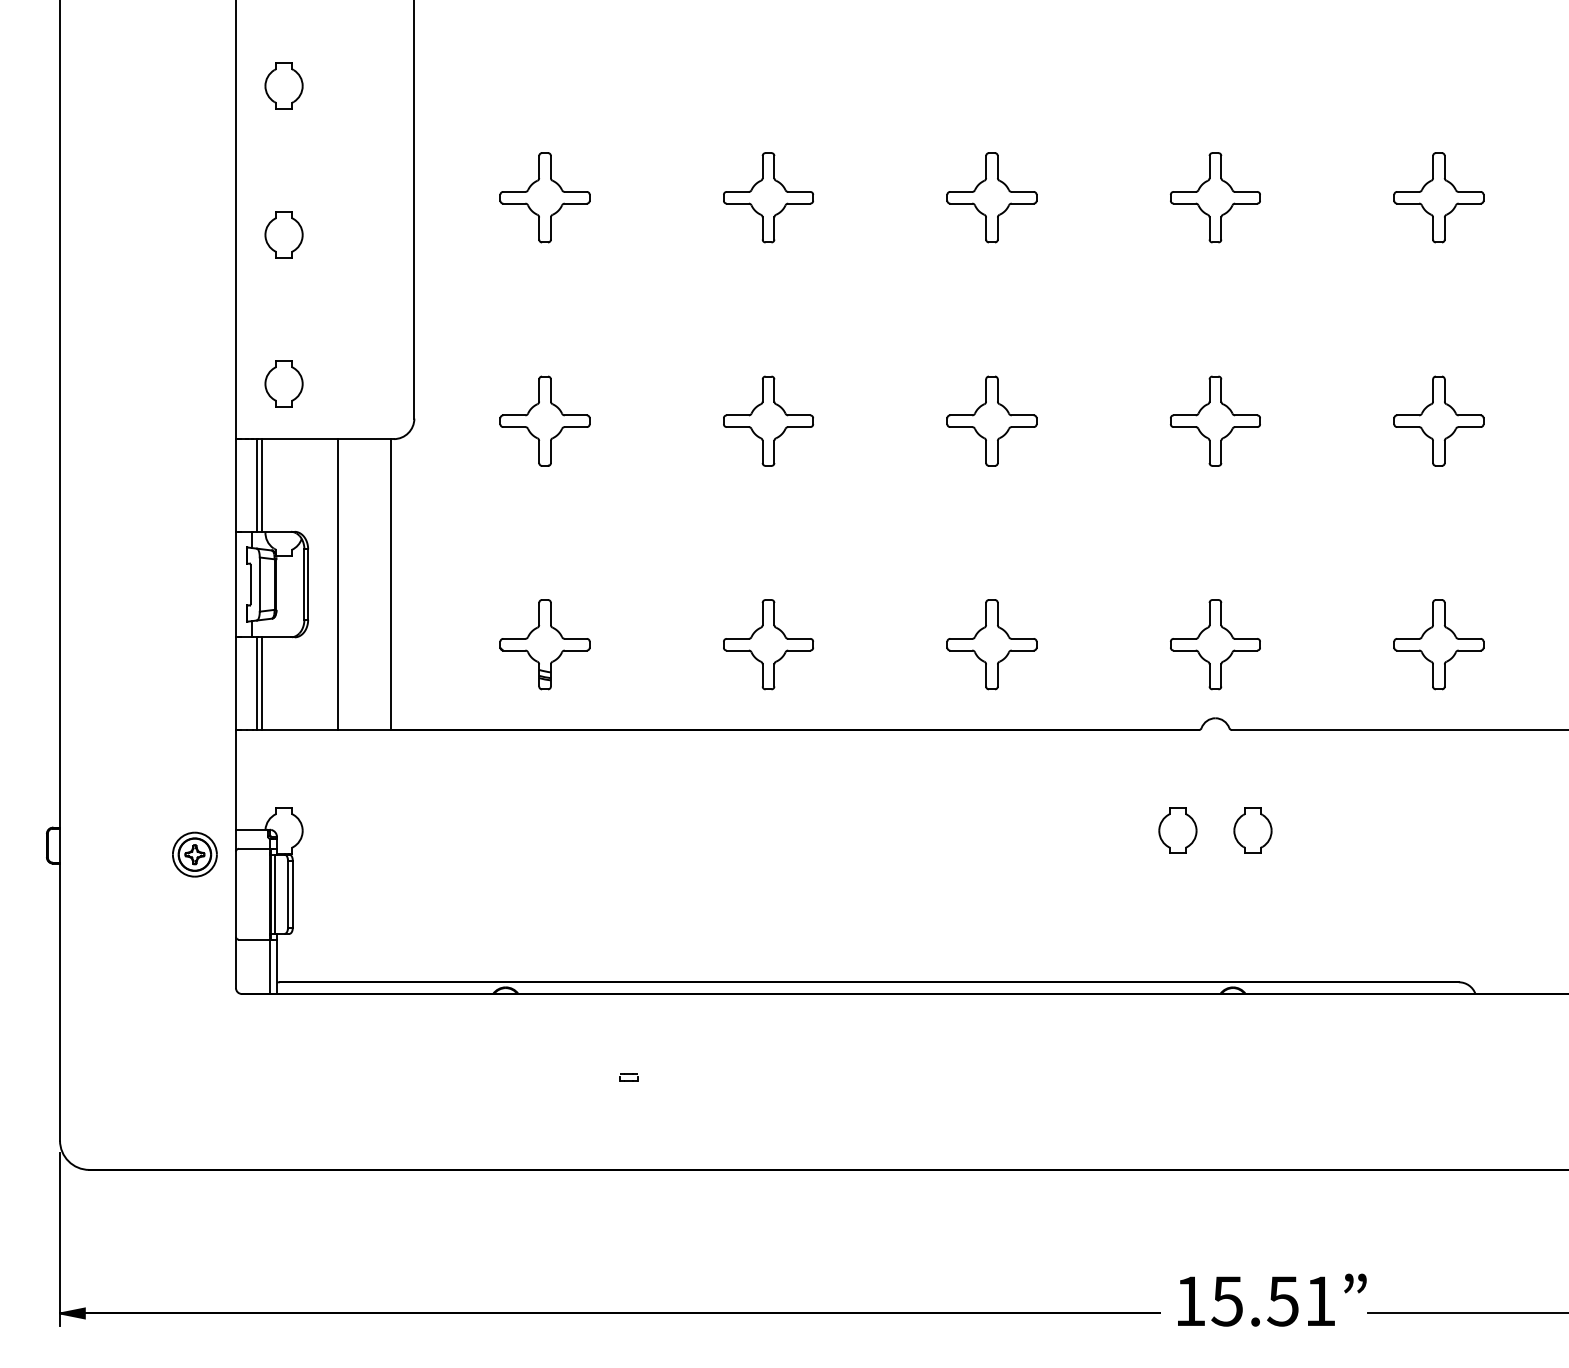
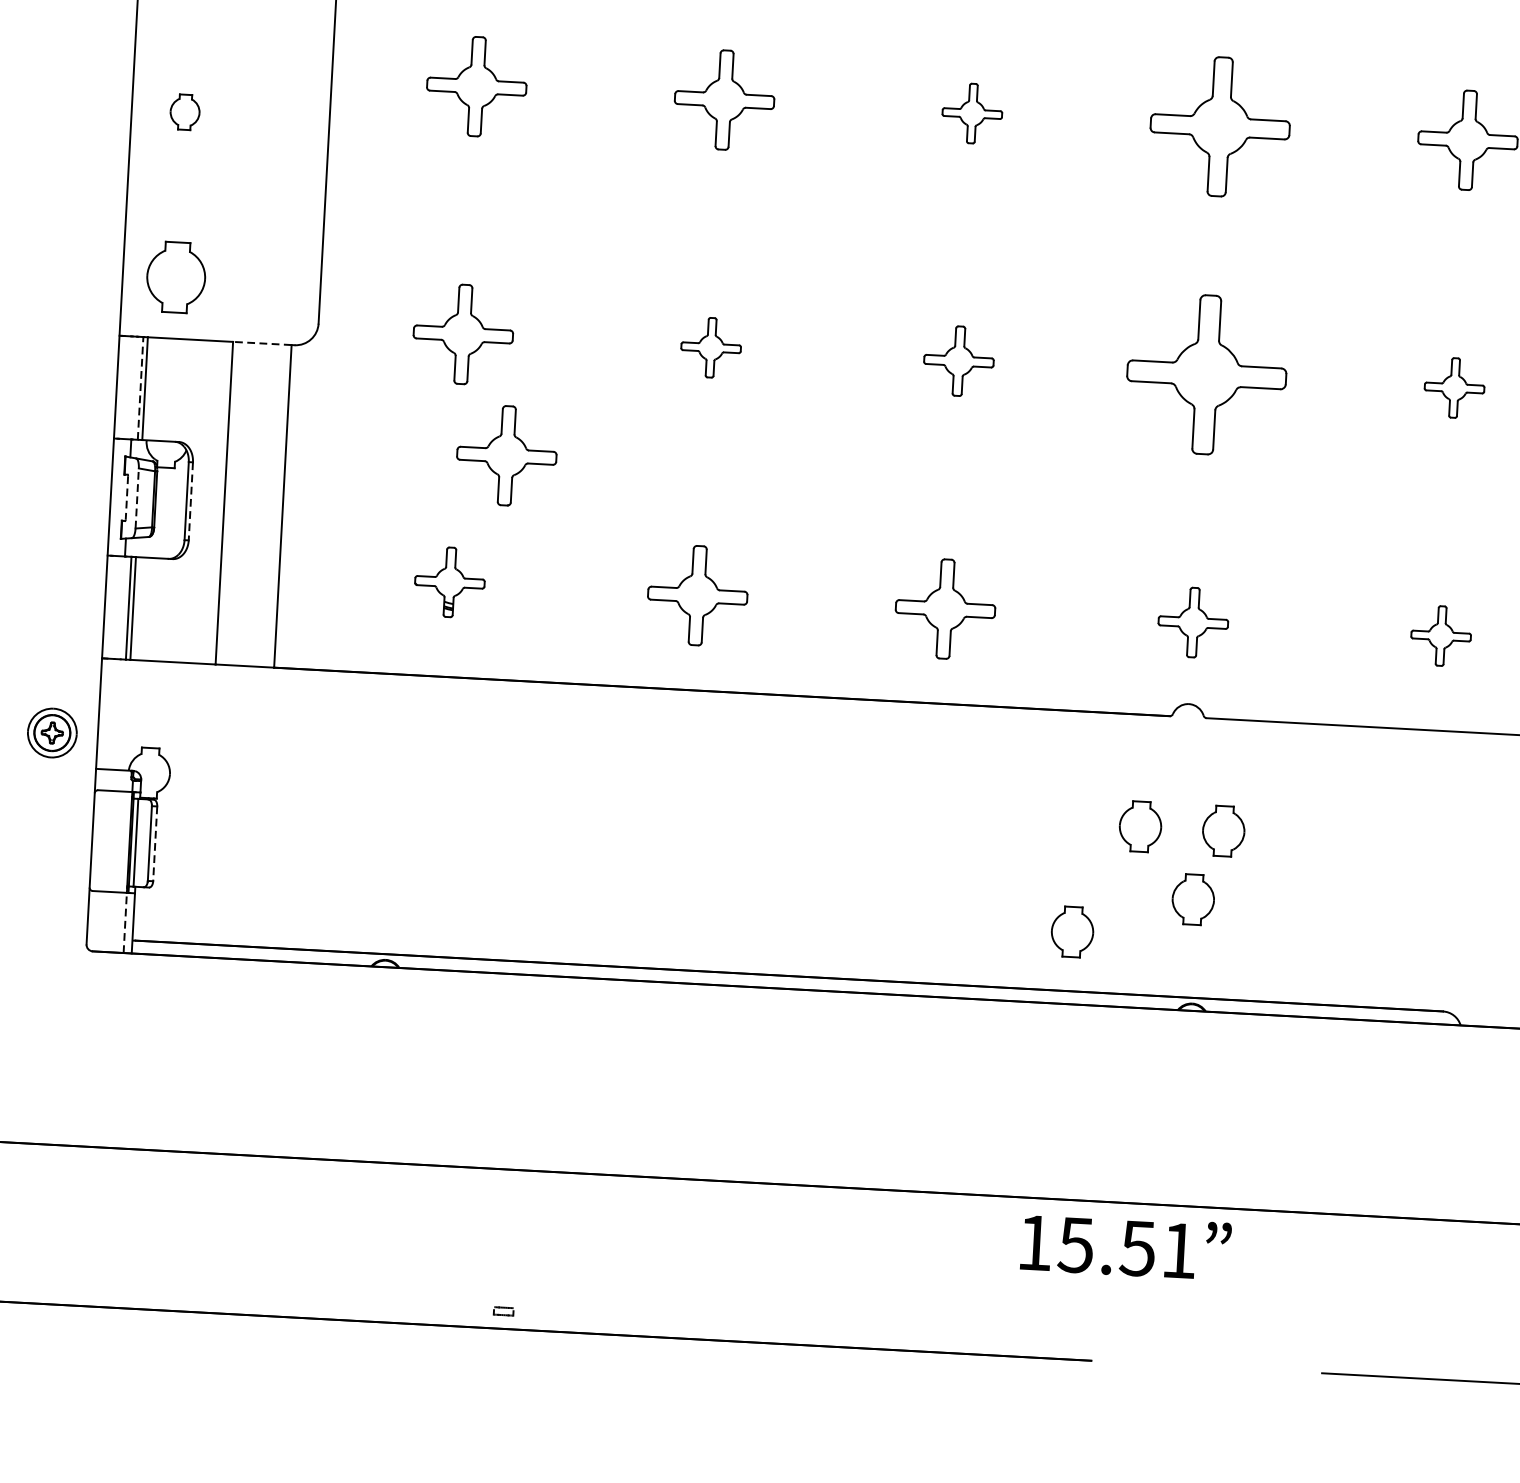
part: (991, 197) -> (971, 113), size x0.6
part: (1215, 197) -> (1220, 126), size x1.4
part: (283, 234) -> (184, 111), size x0.7
part: (283, 383) -> (175, 276), size x1.4
part: (768, 420) -> (711, 347), size x0.6
part: (991, 420) -> (958, 360), size x0.7
part: (1215, 420) -> (1206, 373), size x1.6
part: (1438, 420) -> (1454, 387), size x0.6
line: (364, 439) -> (262, 343), solid -> dashed
line: (257, 484) -> (140, 387), solid -> dashed
part: (589, 527) -> (506, 454), added
line: (259, 584) -> (136, 498), solid -> dashed
line: (250, 585) -> (126, 498), solid -> dashed
line: (308, 585) -> (191, 502), solid -> dashed
part: (544, 644) -> (449, 581), size x0.7
part: (1215, 644) -> (1193, 622), size x0.7
part: (1438, 644) -> (1440, 635), size x0.6
part: (194, 854) -> (51, 732), moved
part: (1228, 893) -> (1192, 899), added
line: (292, 894) -> (154, 844), solid -> dashed
part: (1121, 928) -> (1072, 931), added
line: (269, 966) -> (125, 922), solid -> dashed
part: (628, 1077) -> (503, 1311), moved
text: (1272, 1299) -> (1126, 1245), moved

